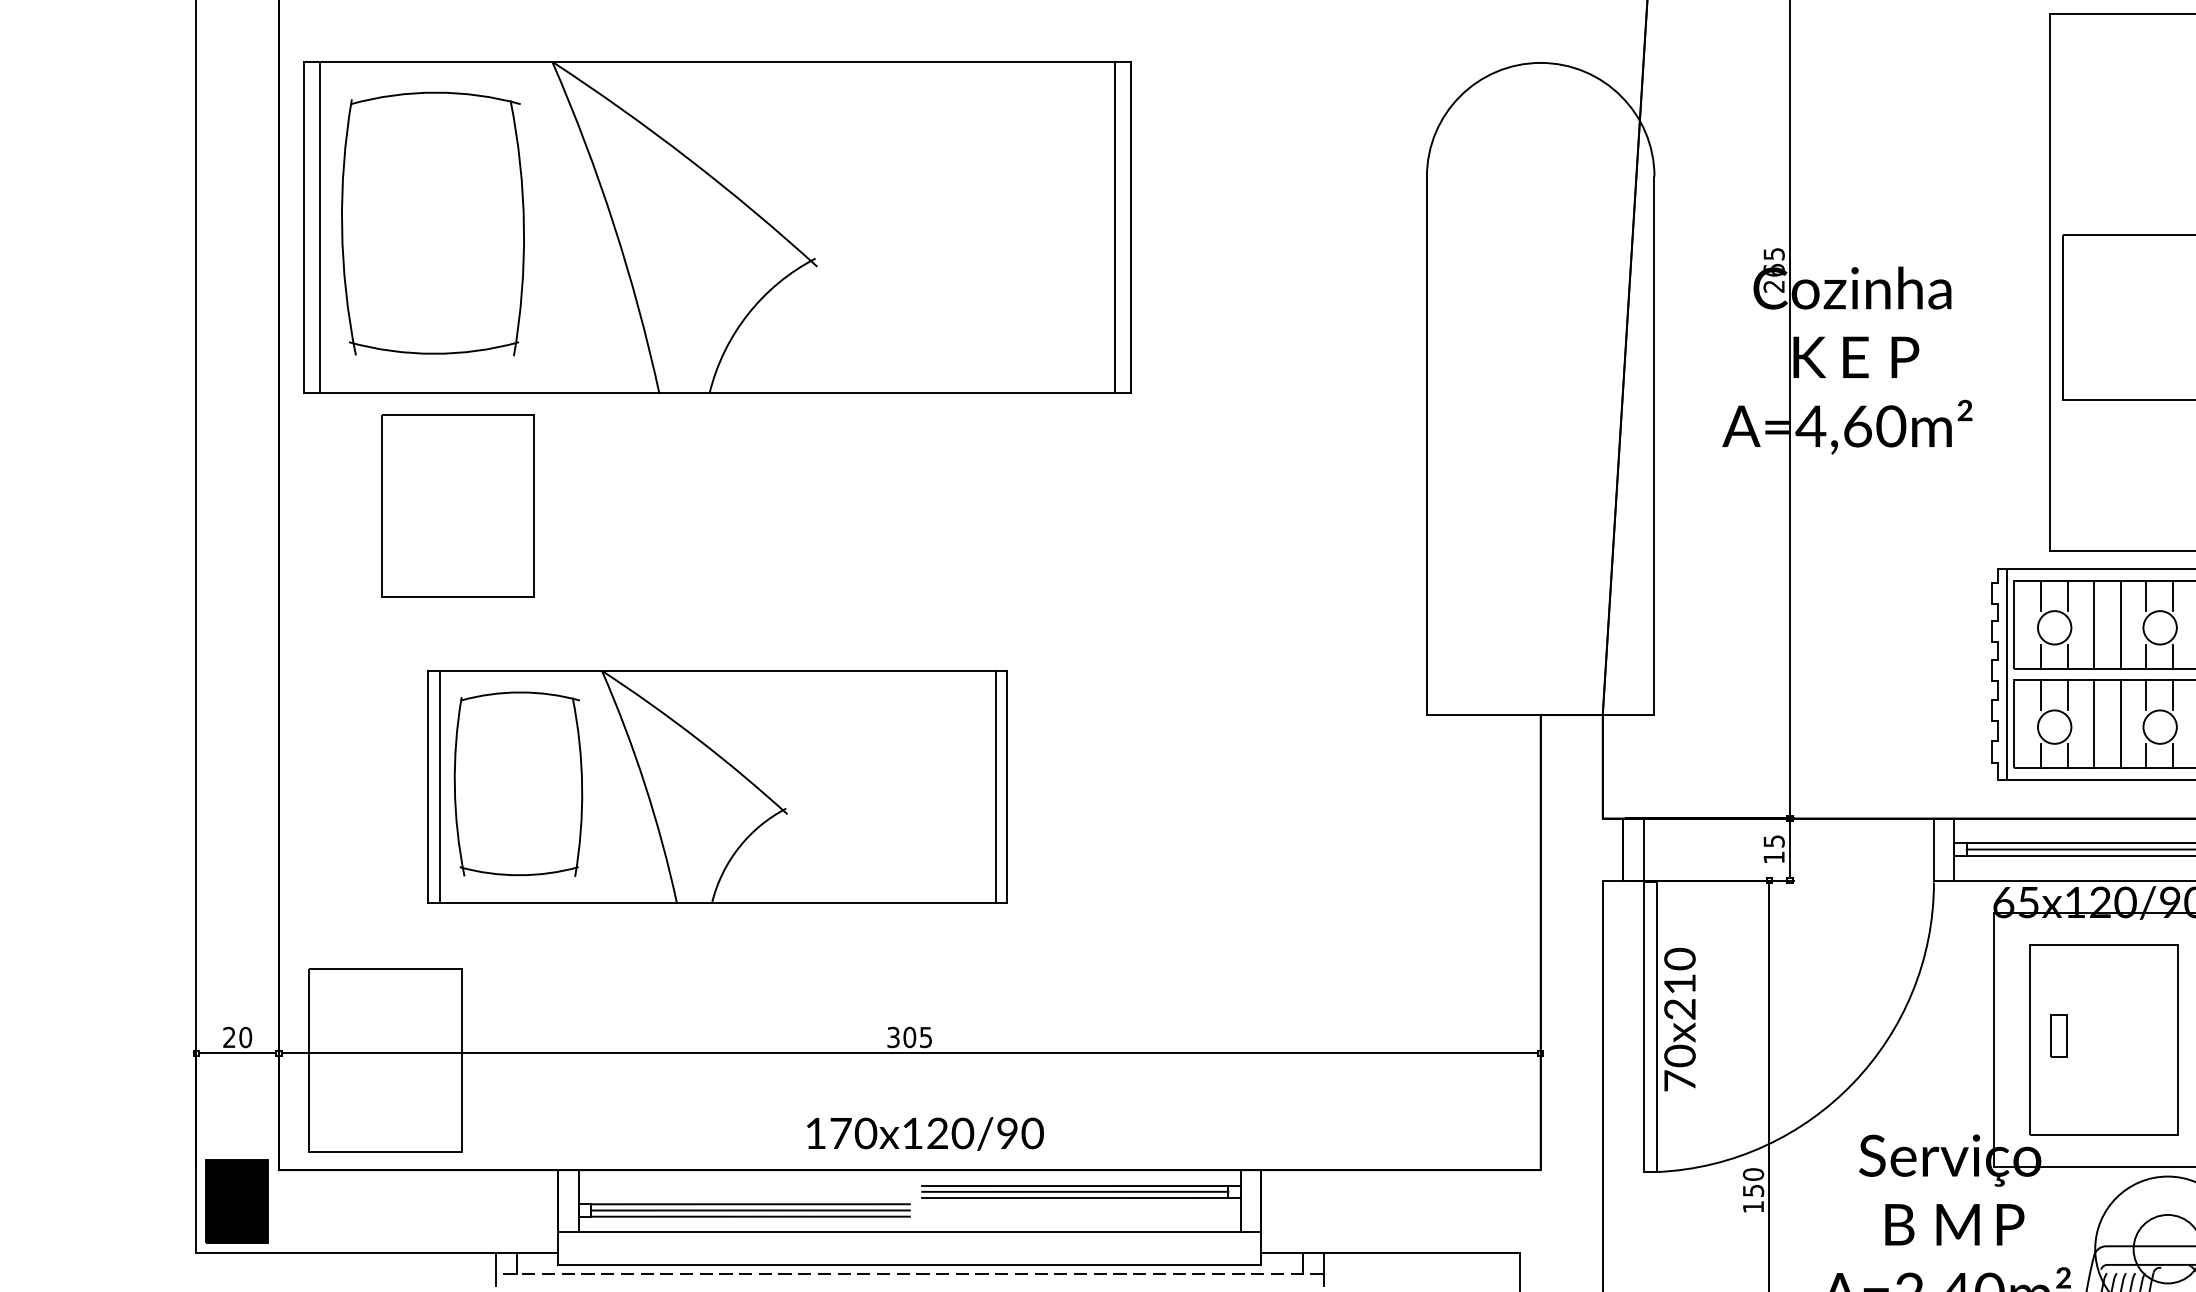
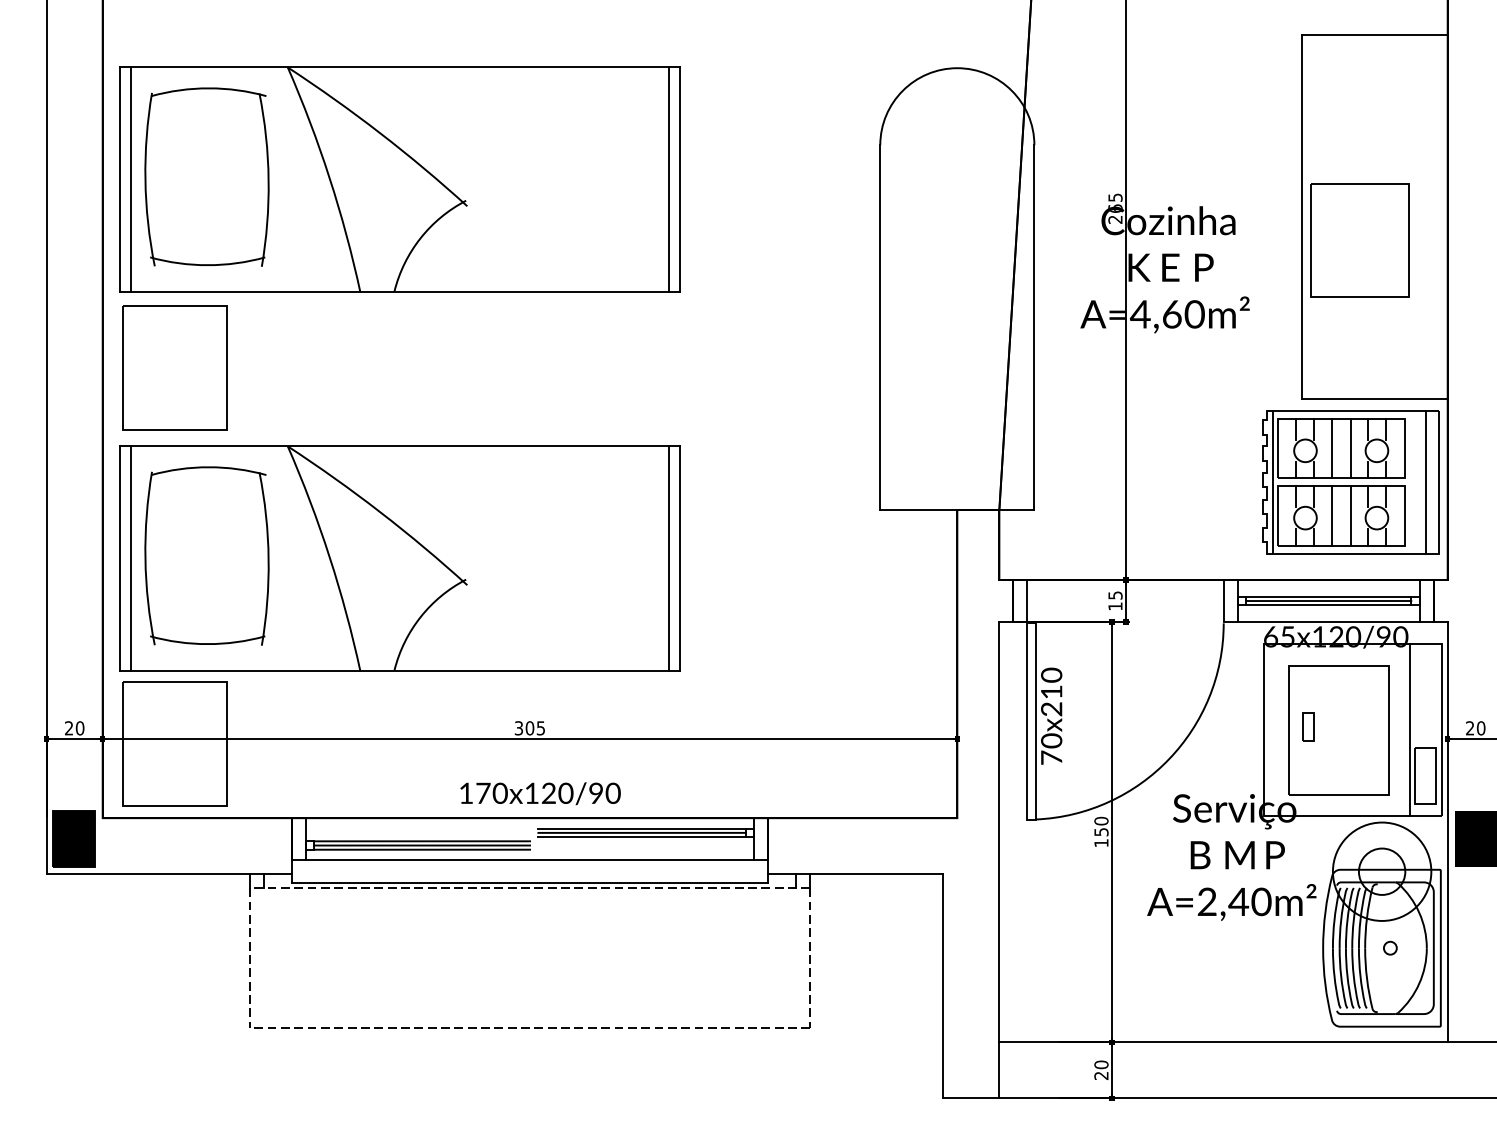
part: (457, 504) -> (174, 367), moved
part: (717, 786) -> (399, 558), size x1.43

